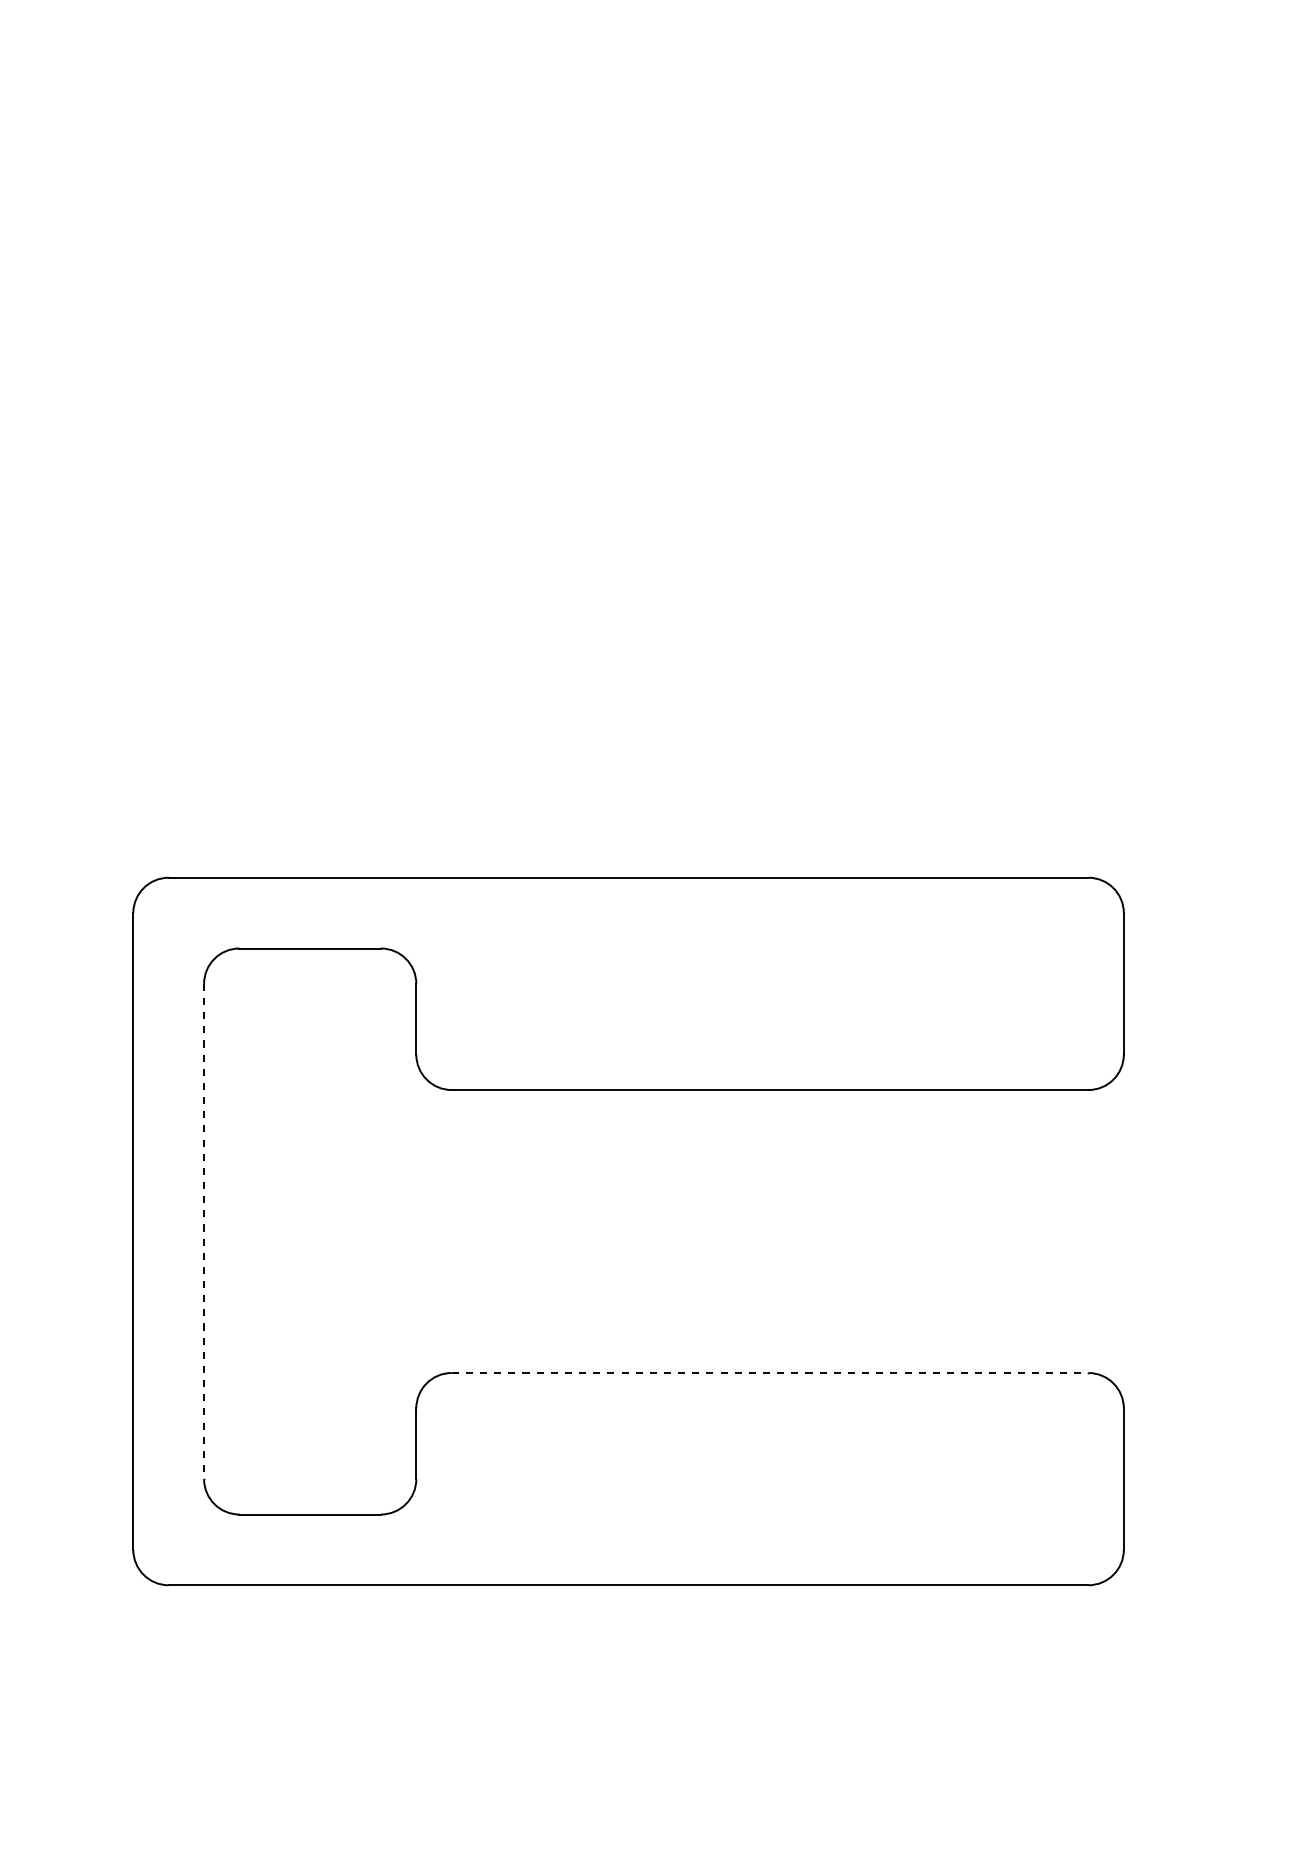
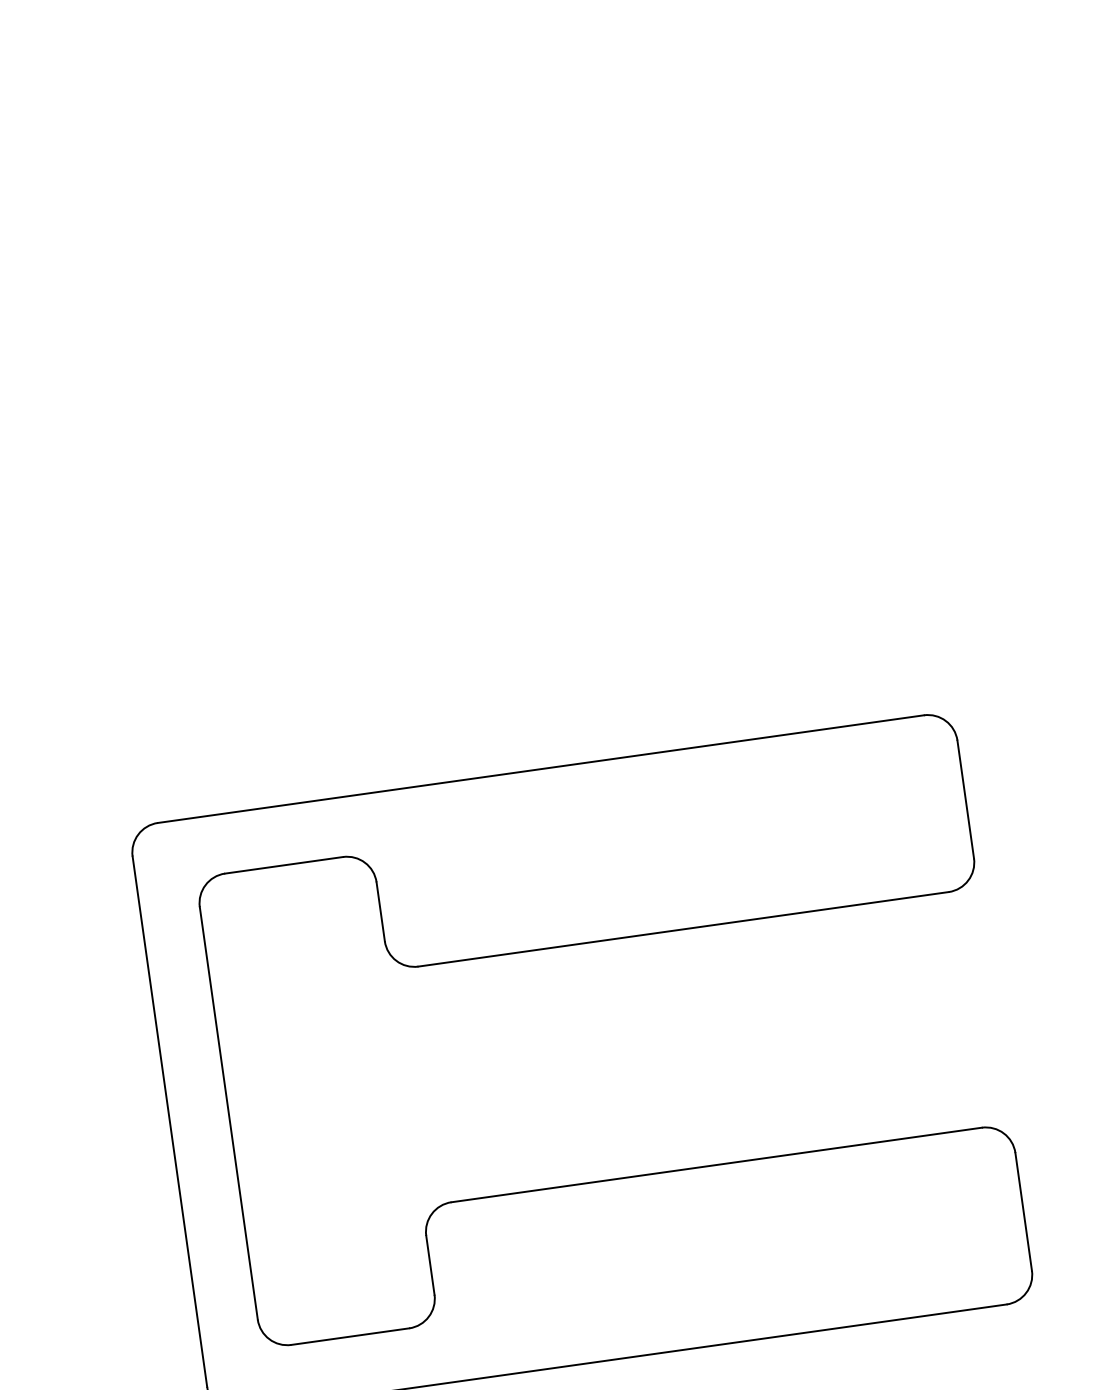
line: (204, 1231) -> (229, 1113), dashed -> solid
line: (770, 1373) -> (717, 1165), dashed -> solid

